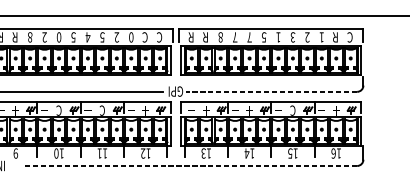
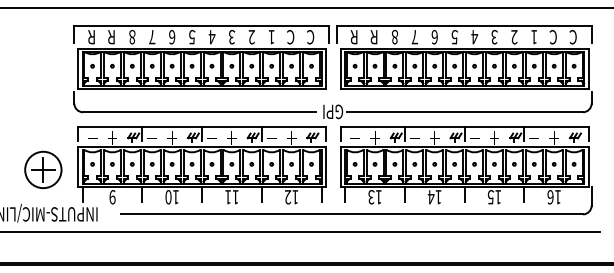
text: (44, 37) -> (152, 37), 2 -> 7
text: (59, 37) -> (172, 37), 0 -> 6
text: (102, 37) -> (231, 37), 5 -> 3
text: (131, 37) -> (271, 37), 0 -> 1
text: (249, 37) -> (434, 37), 7 -> 6
text: (278, 37) -> (474, 37), 1 -> 4
text: (335, 37) -> (552, 37), R -> C
line: (271, 92) -> (465, 112), dashed -> solid
text: (58, 110) -> (171, 137), C -> ＋
text: (102, 110) -> (231, 138), C -> ＋
text: (292, 110) -> (494, 138), C -> ＋
line: (189, 166) -> (352, 214), dashed -> solid

